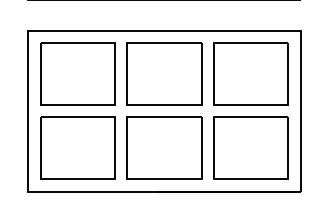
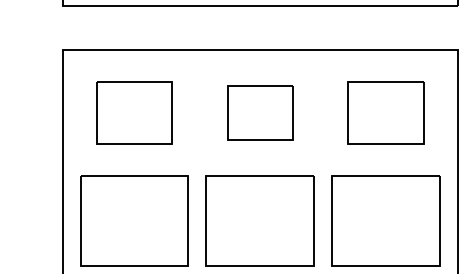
part: (77, 73) -> (134, 112), size x0.7
part: (164, 73) -> (260, 112), size x0.6
part: (250, 73) -> (385, 112), size x0.7

